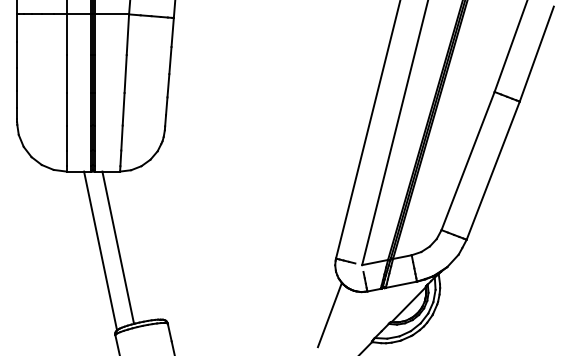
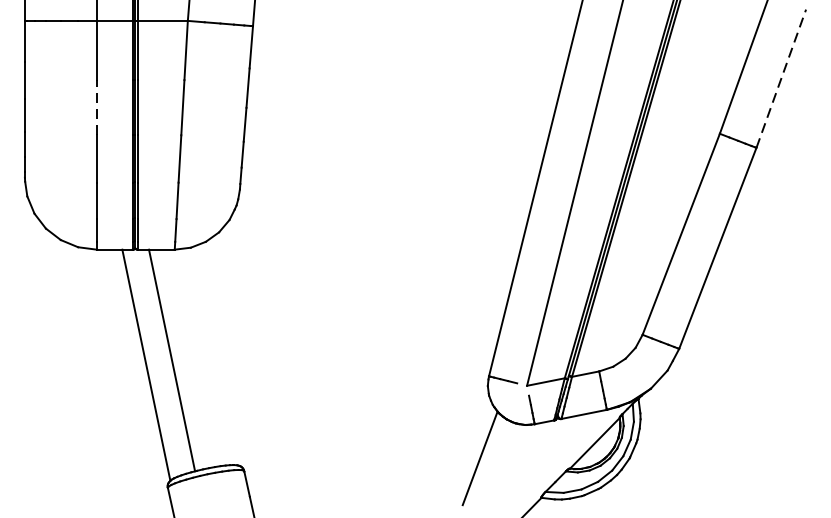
line: (536, 53) -> (780, 77), solid -> dashed
line: (66, 74) -> (96, 108), solid -> dashed

